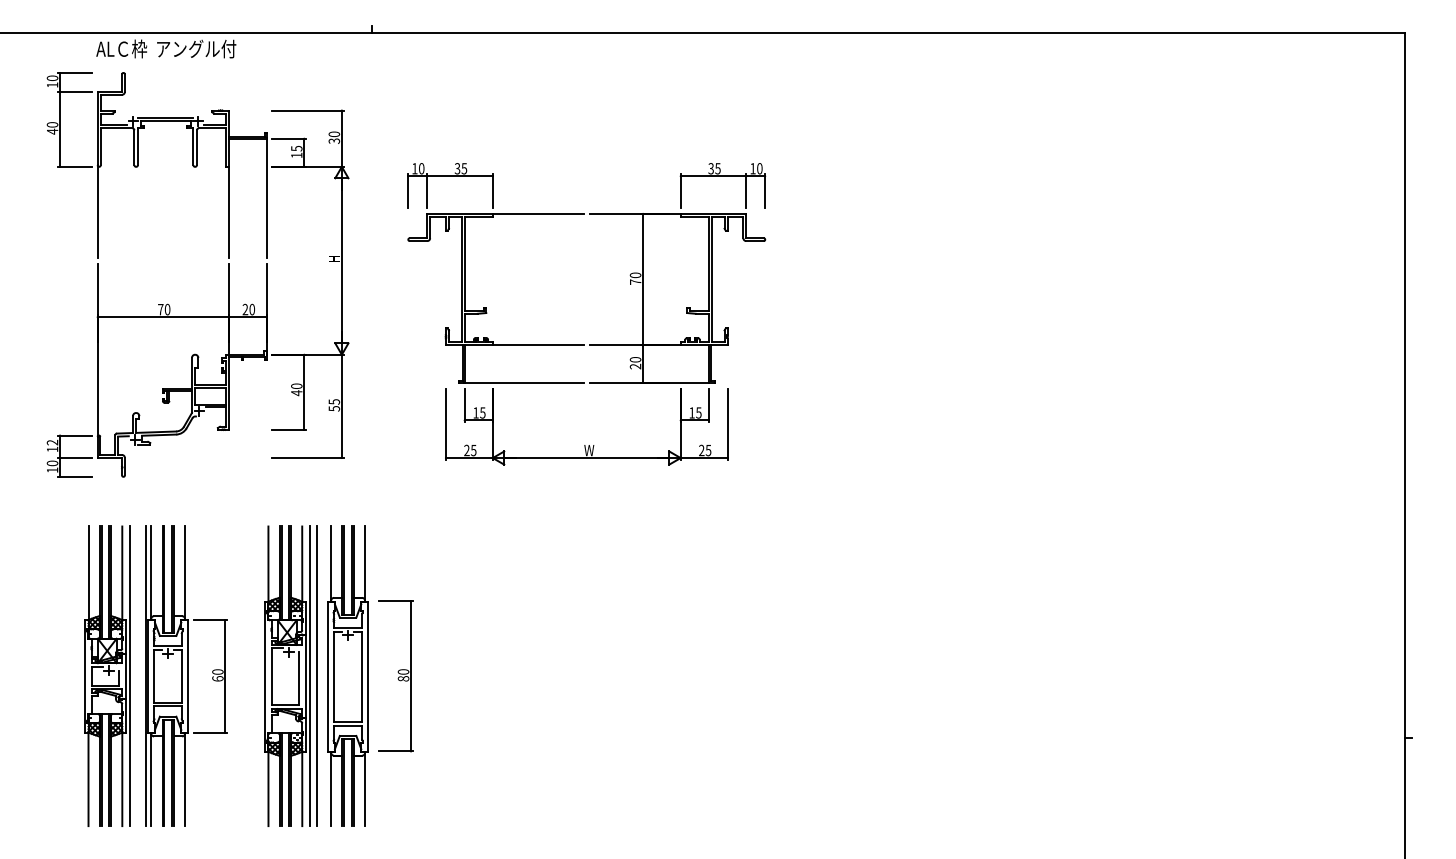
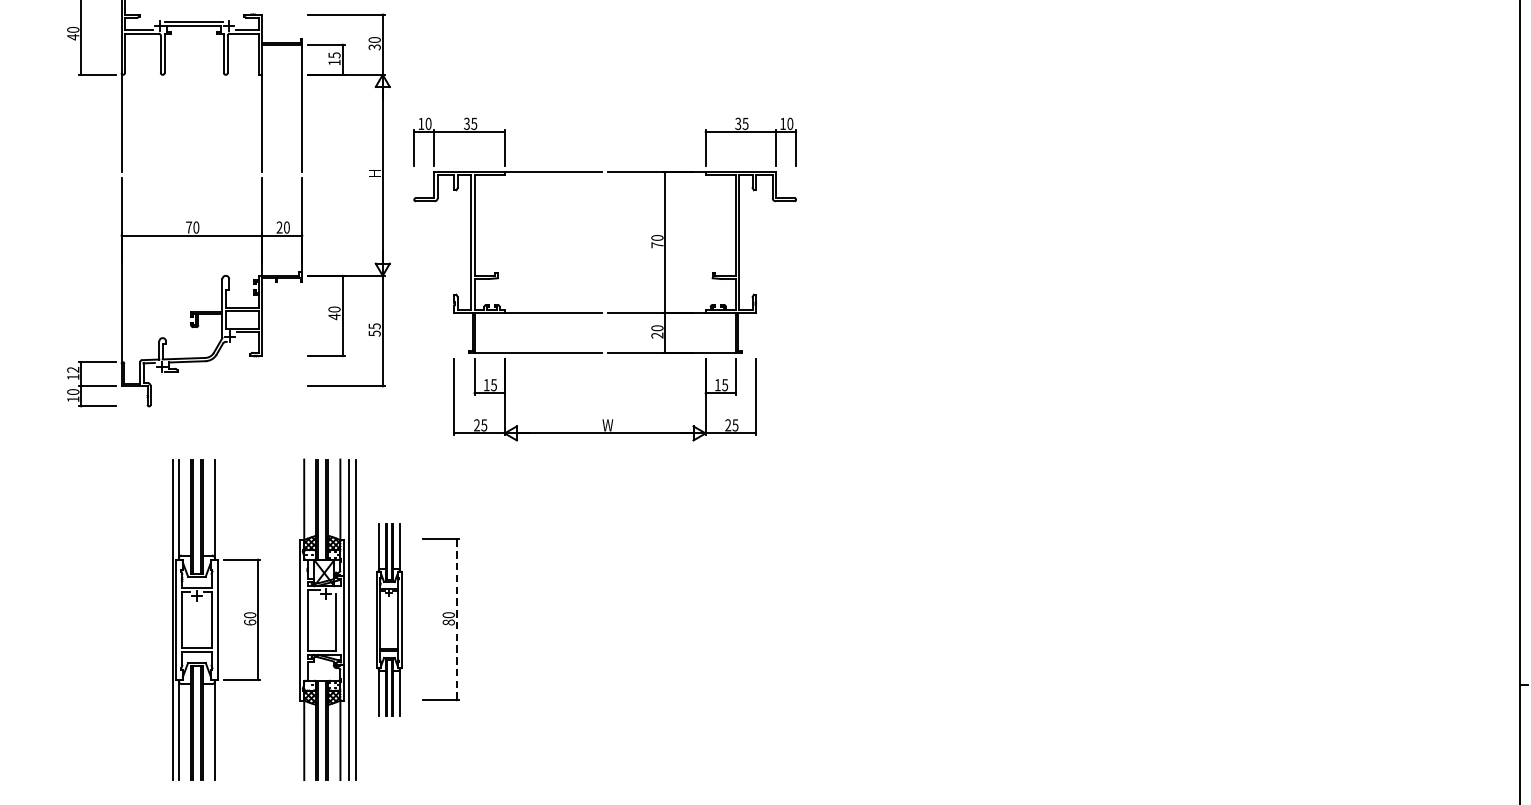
part: (584, 344) -> (602, 311), moved
part: (107, 675) -> (132, 618), removed
part: (347, 675) -> (388, 618), size x0.6
line: (411, 676) -> (457, 620), solid -> dashed

